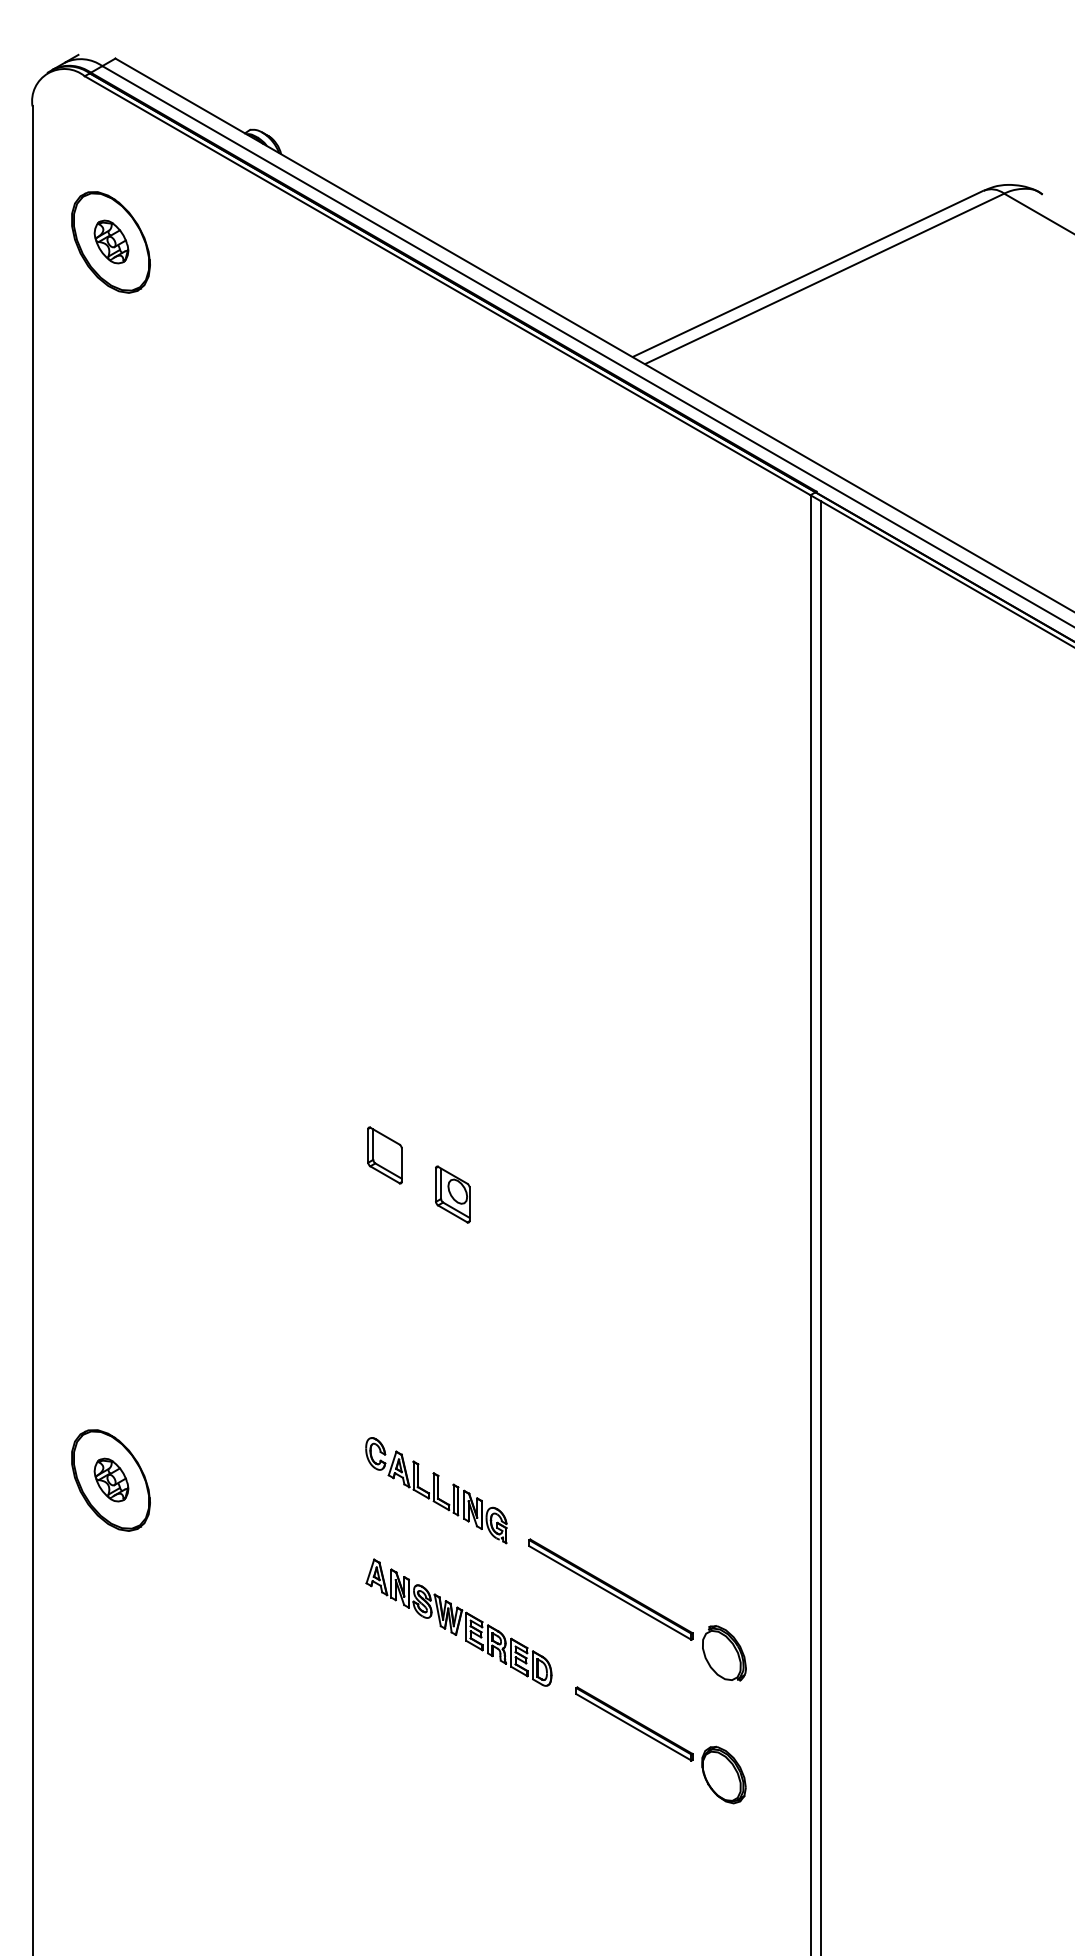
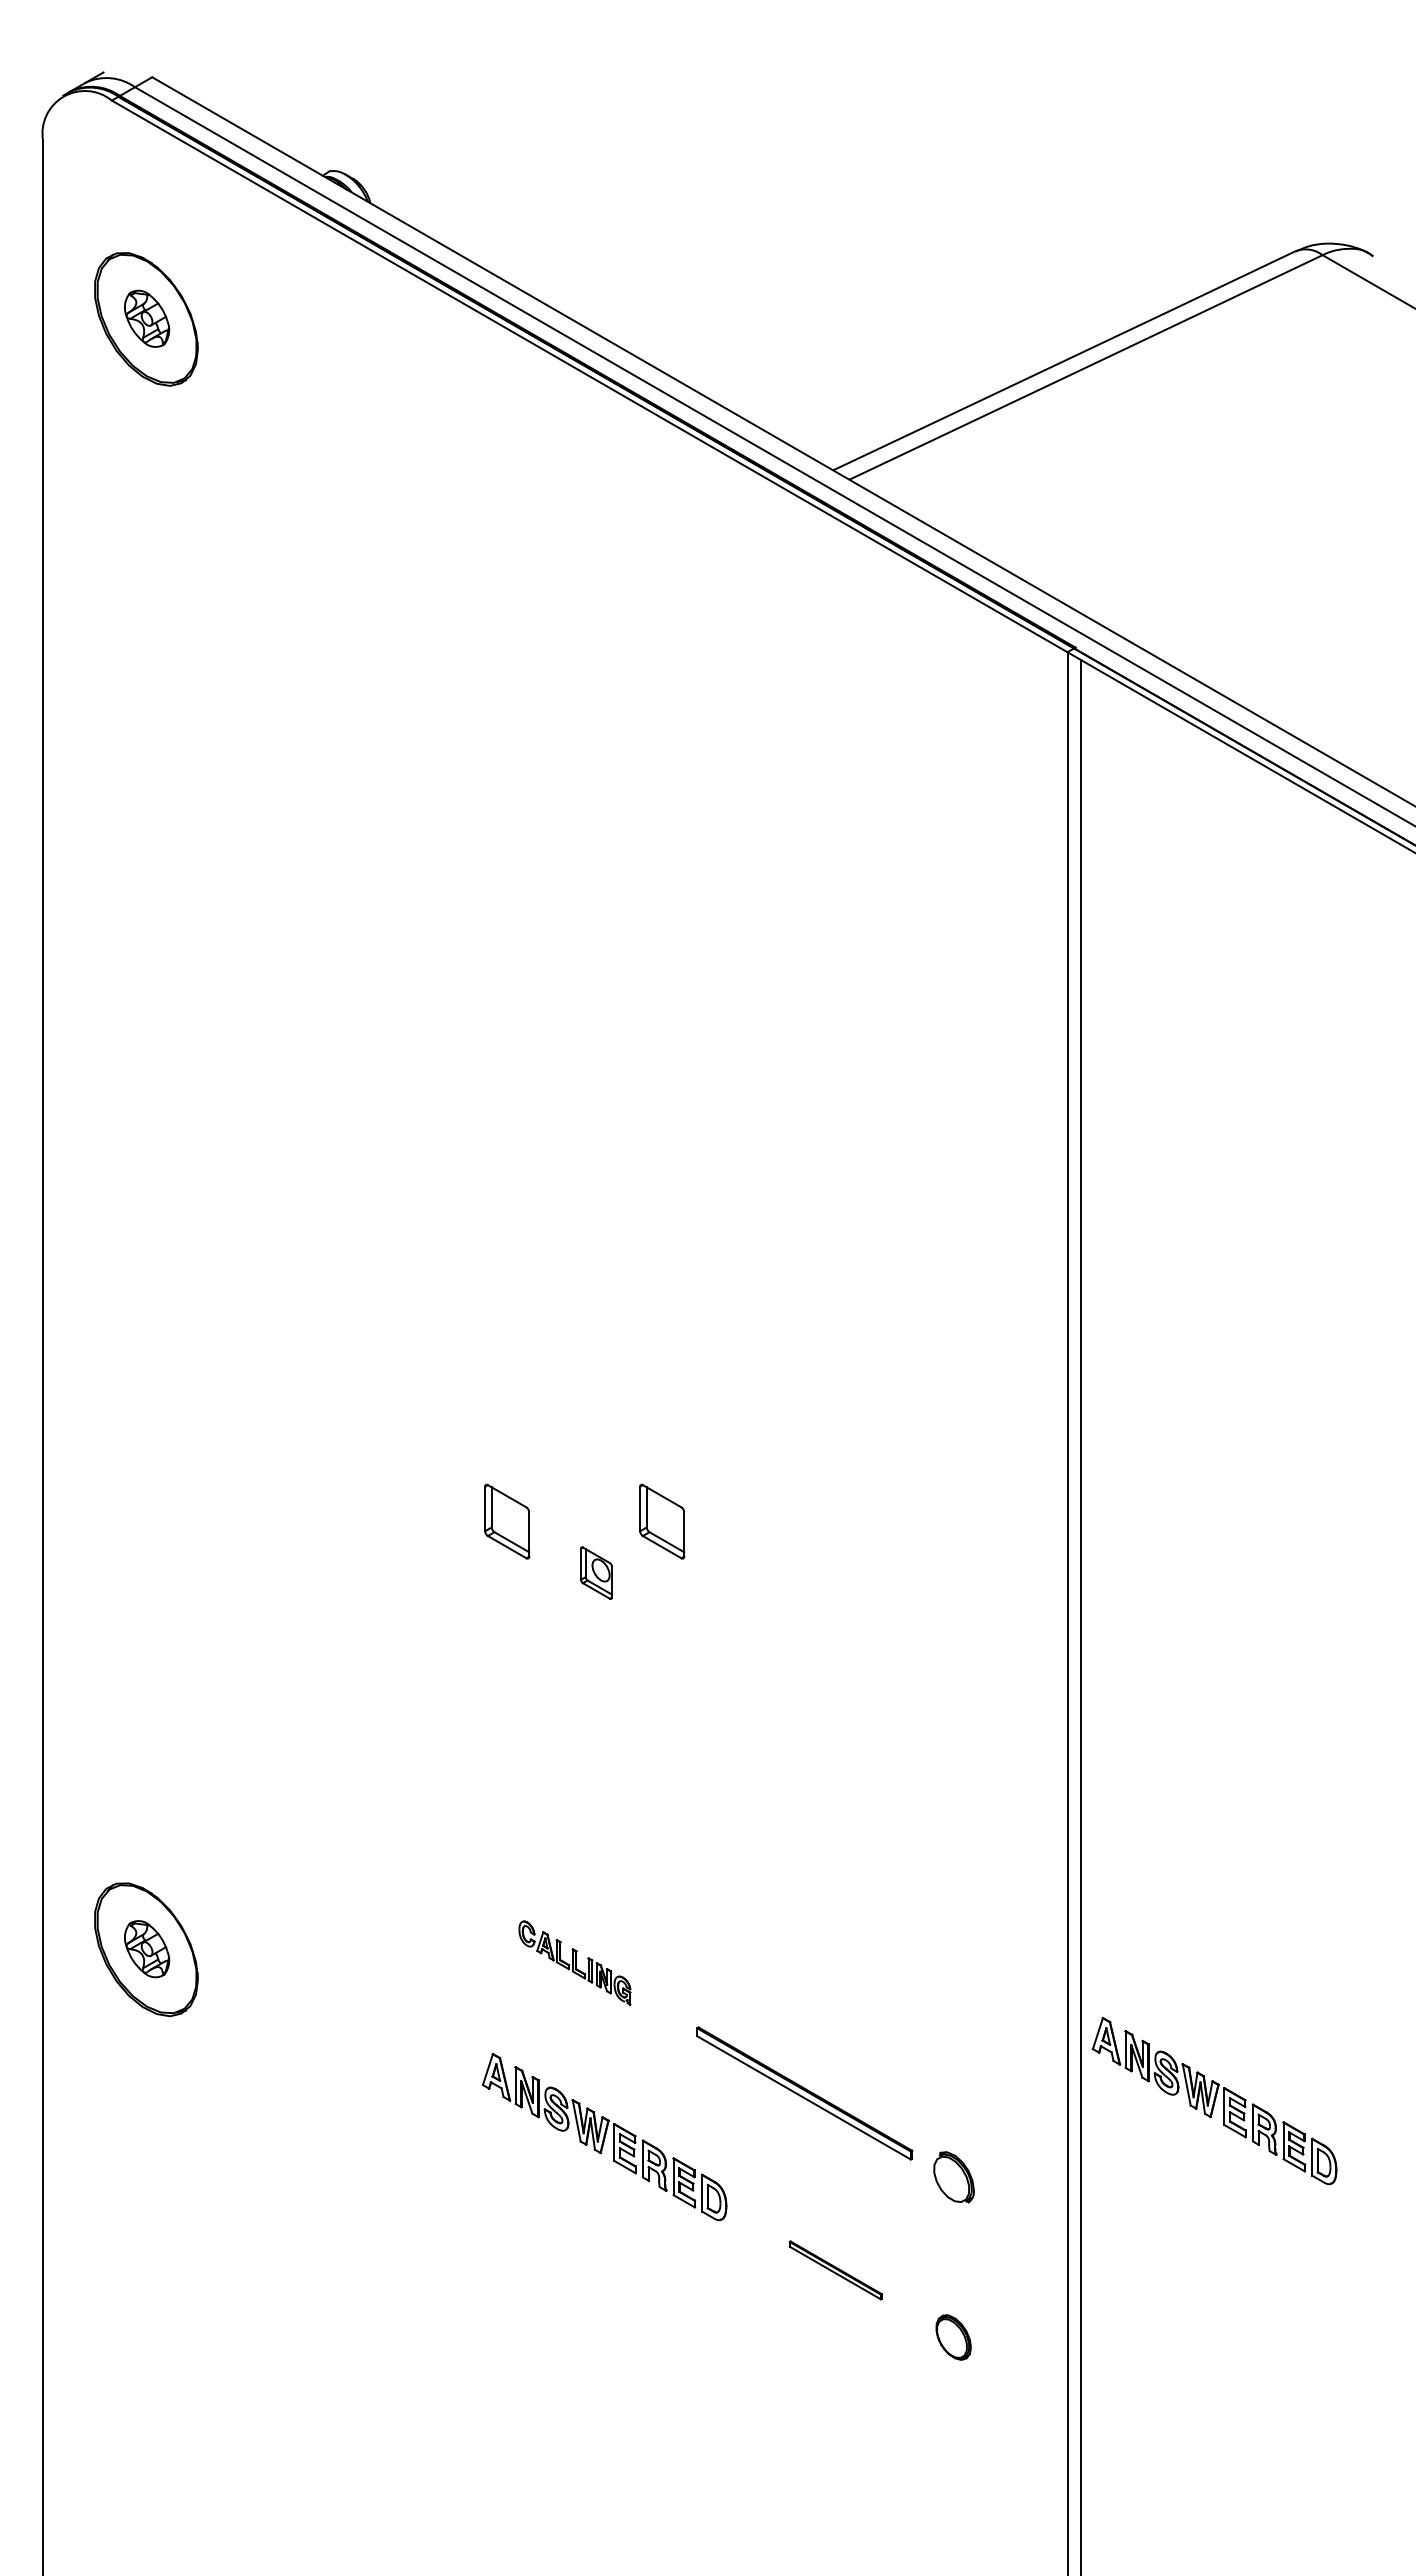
part: (502, 1155) -> (662, 1521), added
part: (452, 1194) -> (596, 1572), size x0.7
part: (436, 1490) -> (574, 1962), size x0.6
part: (922, 1595) -> (1214, 2101), added
part: (723, 1653) -> (953, 2177), size x0.7
part: (634, 1724) -> (835, 2270), size x0.6
part: (723, 1774) -> (953, 2337), size x0.6

